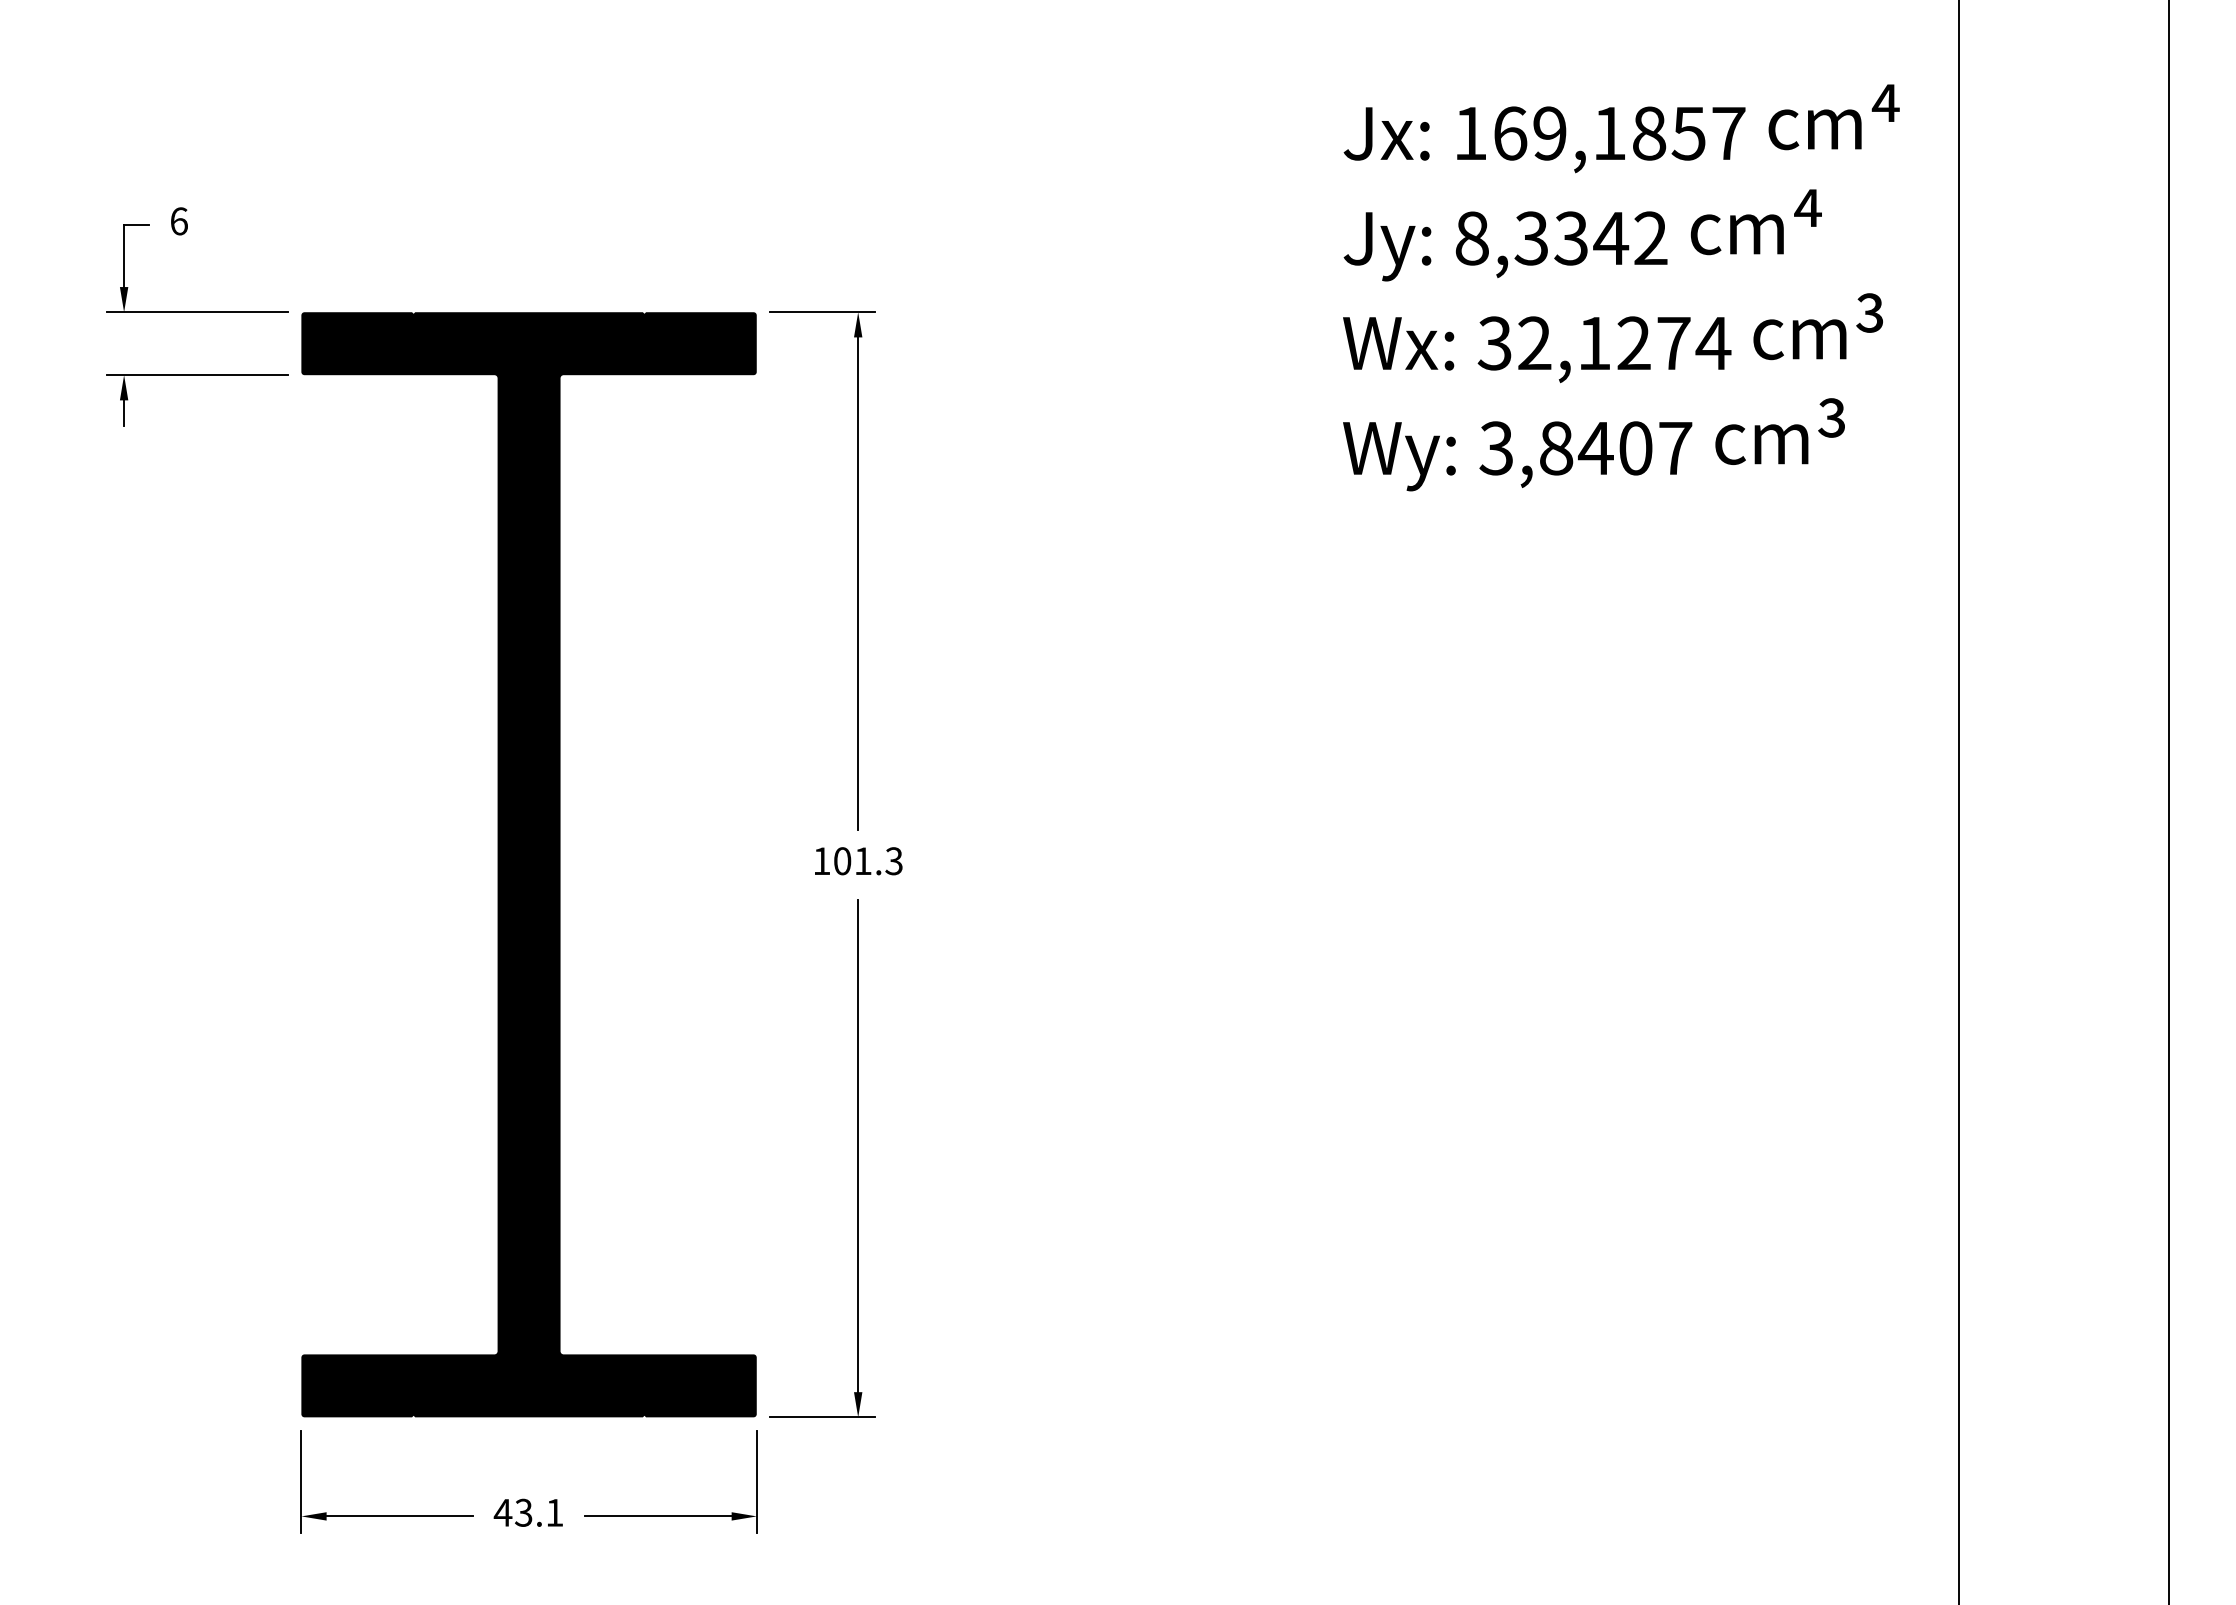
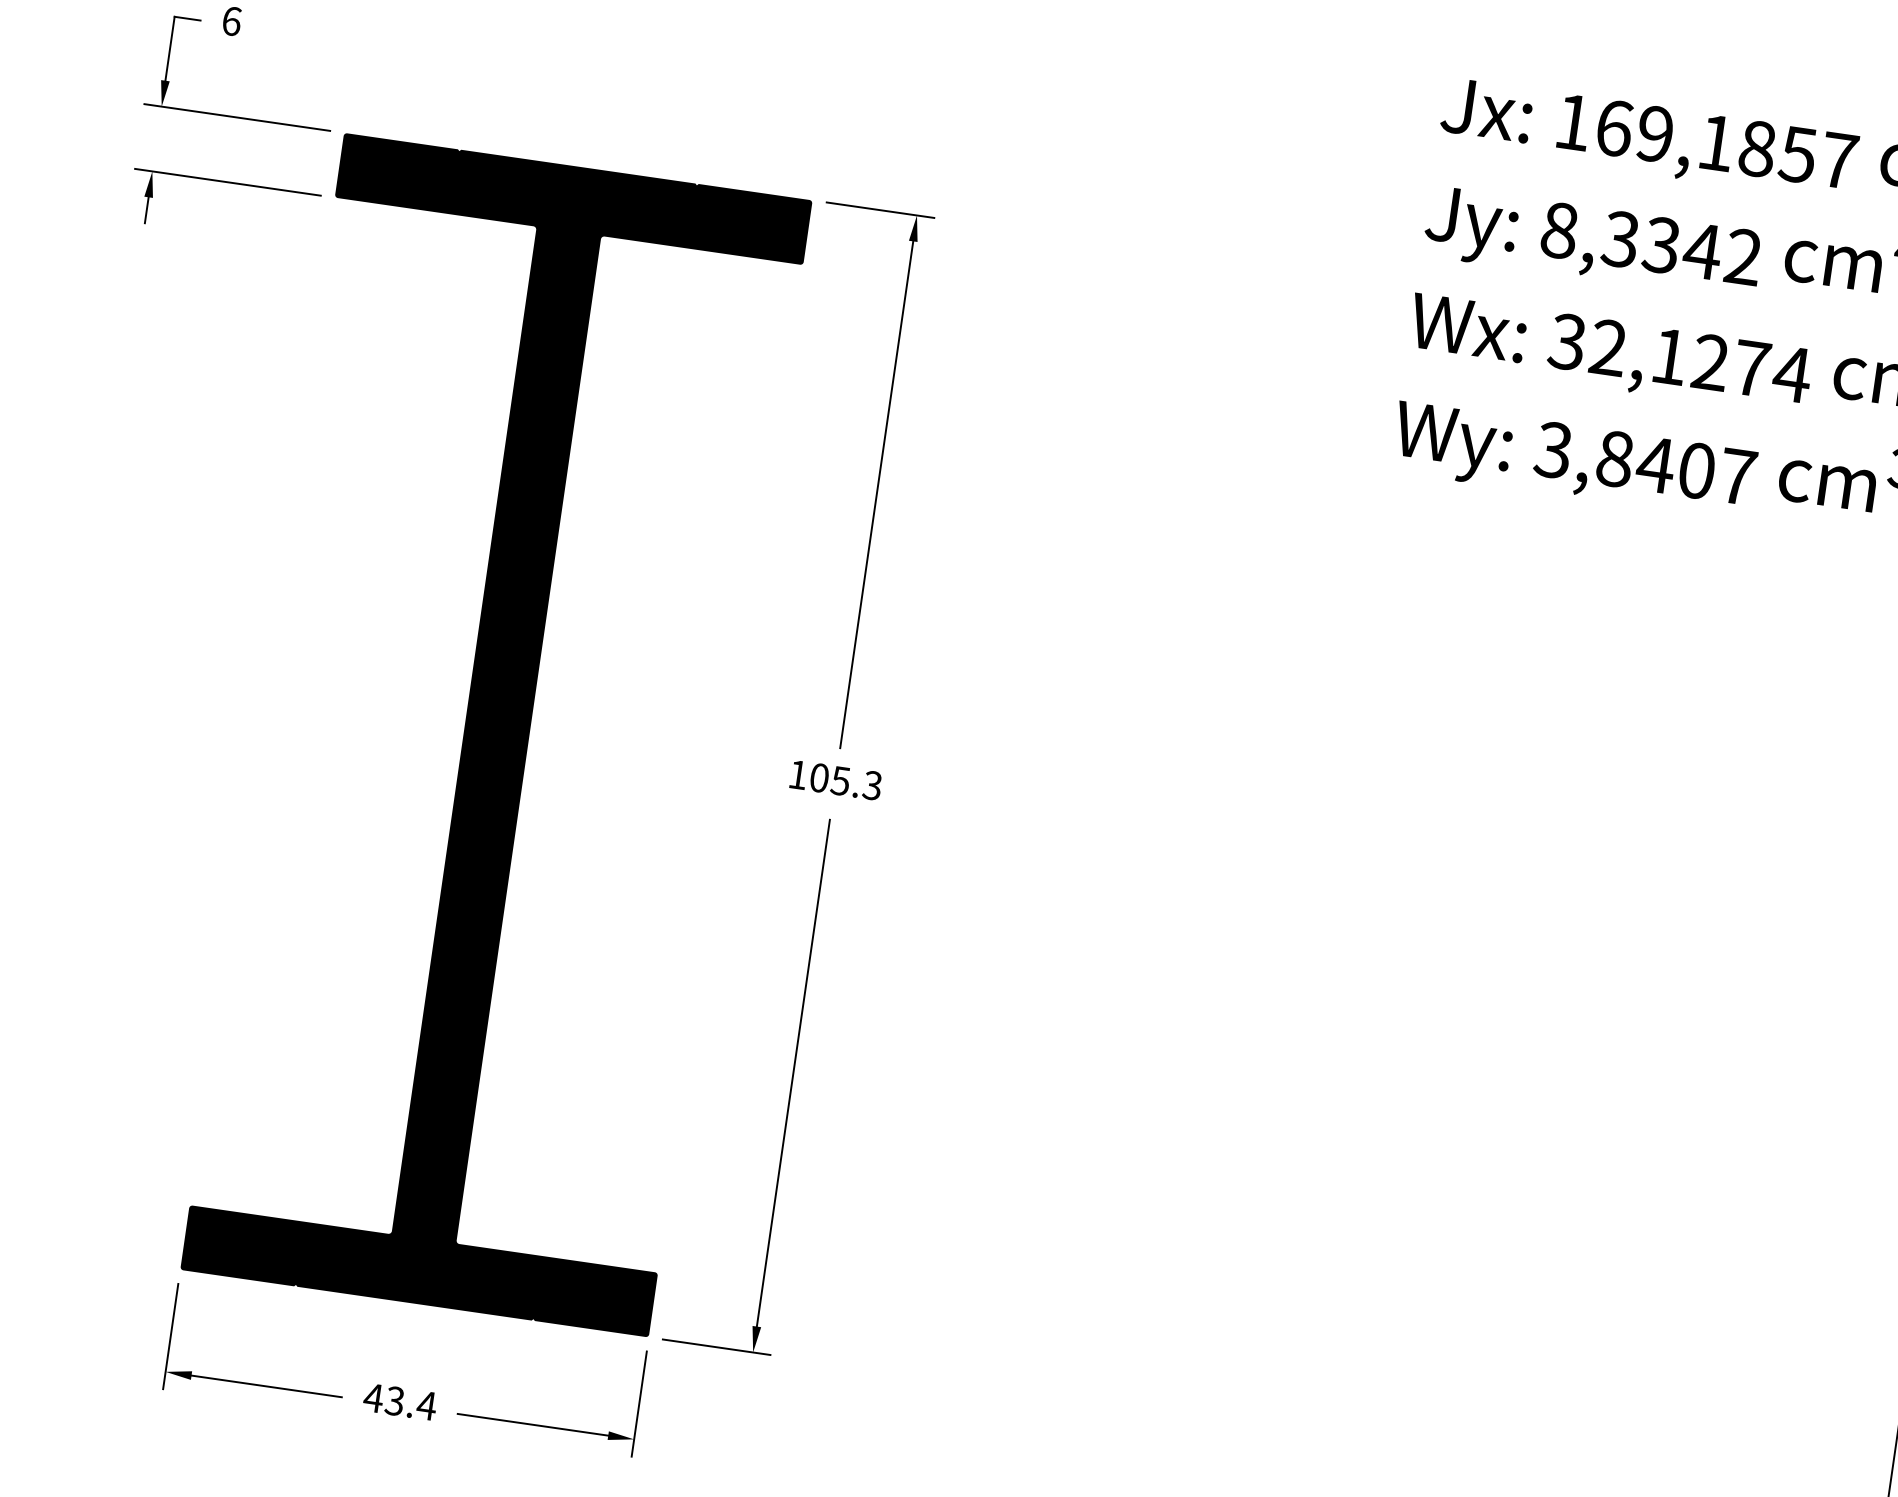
text: (862, 861) -> (839, 781), 101.3 -> 105.3
text: (554, 1512) -> (426, 1405), 43.1 -> 43.4

